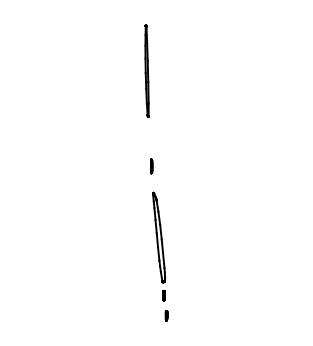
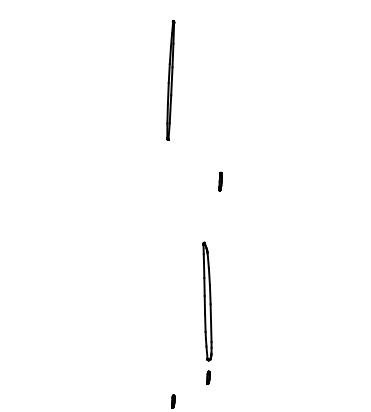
line: (151, 166) -> (220, 181), moved
part: (159, 246) -> (207, 313), moved

